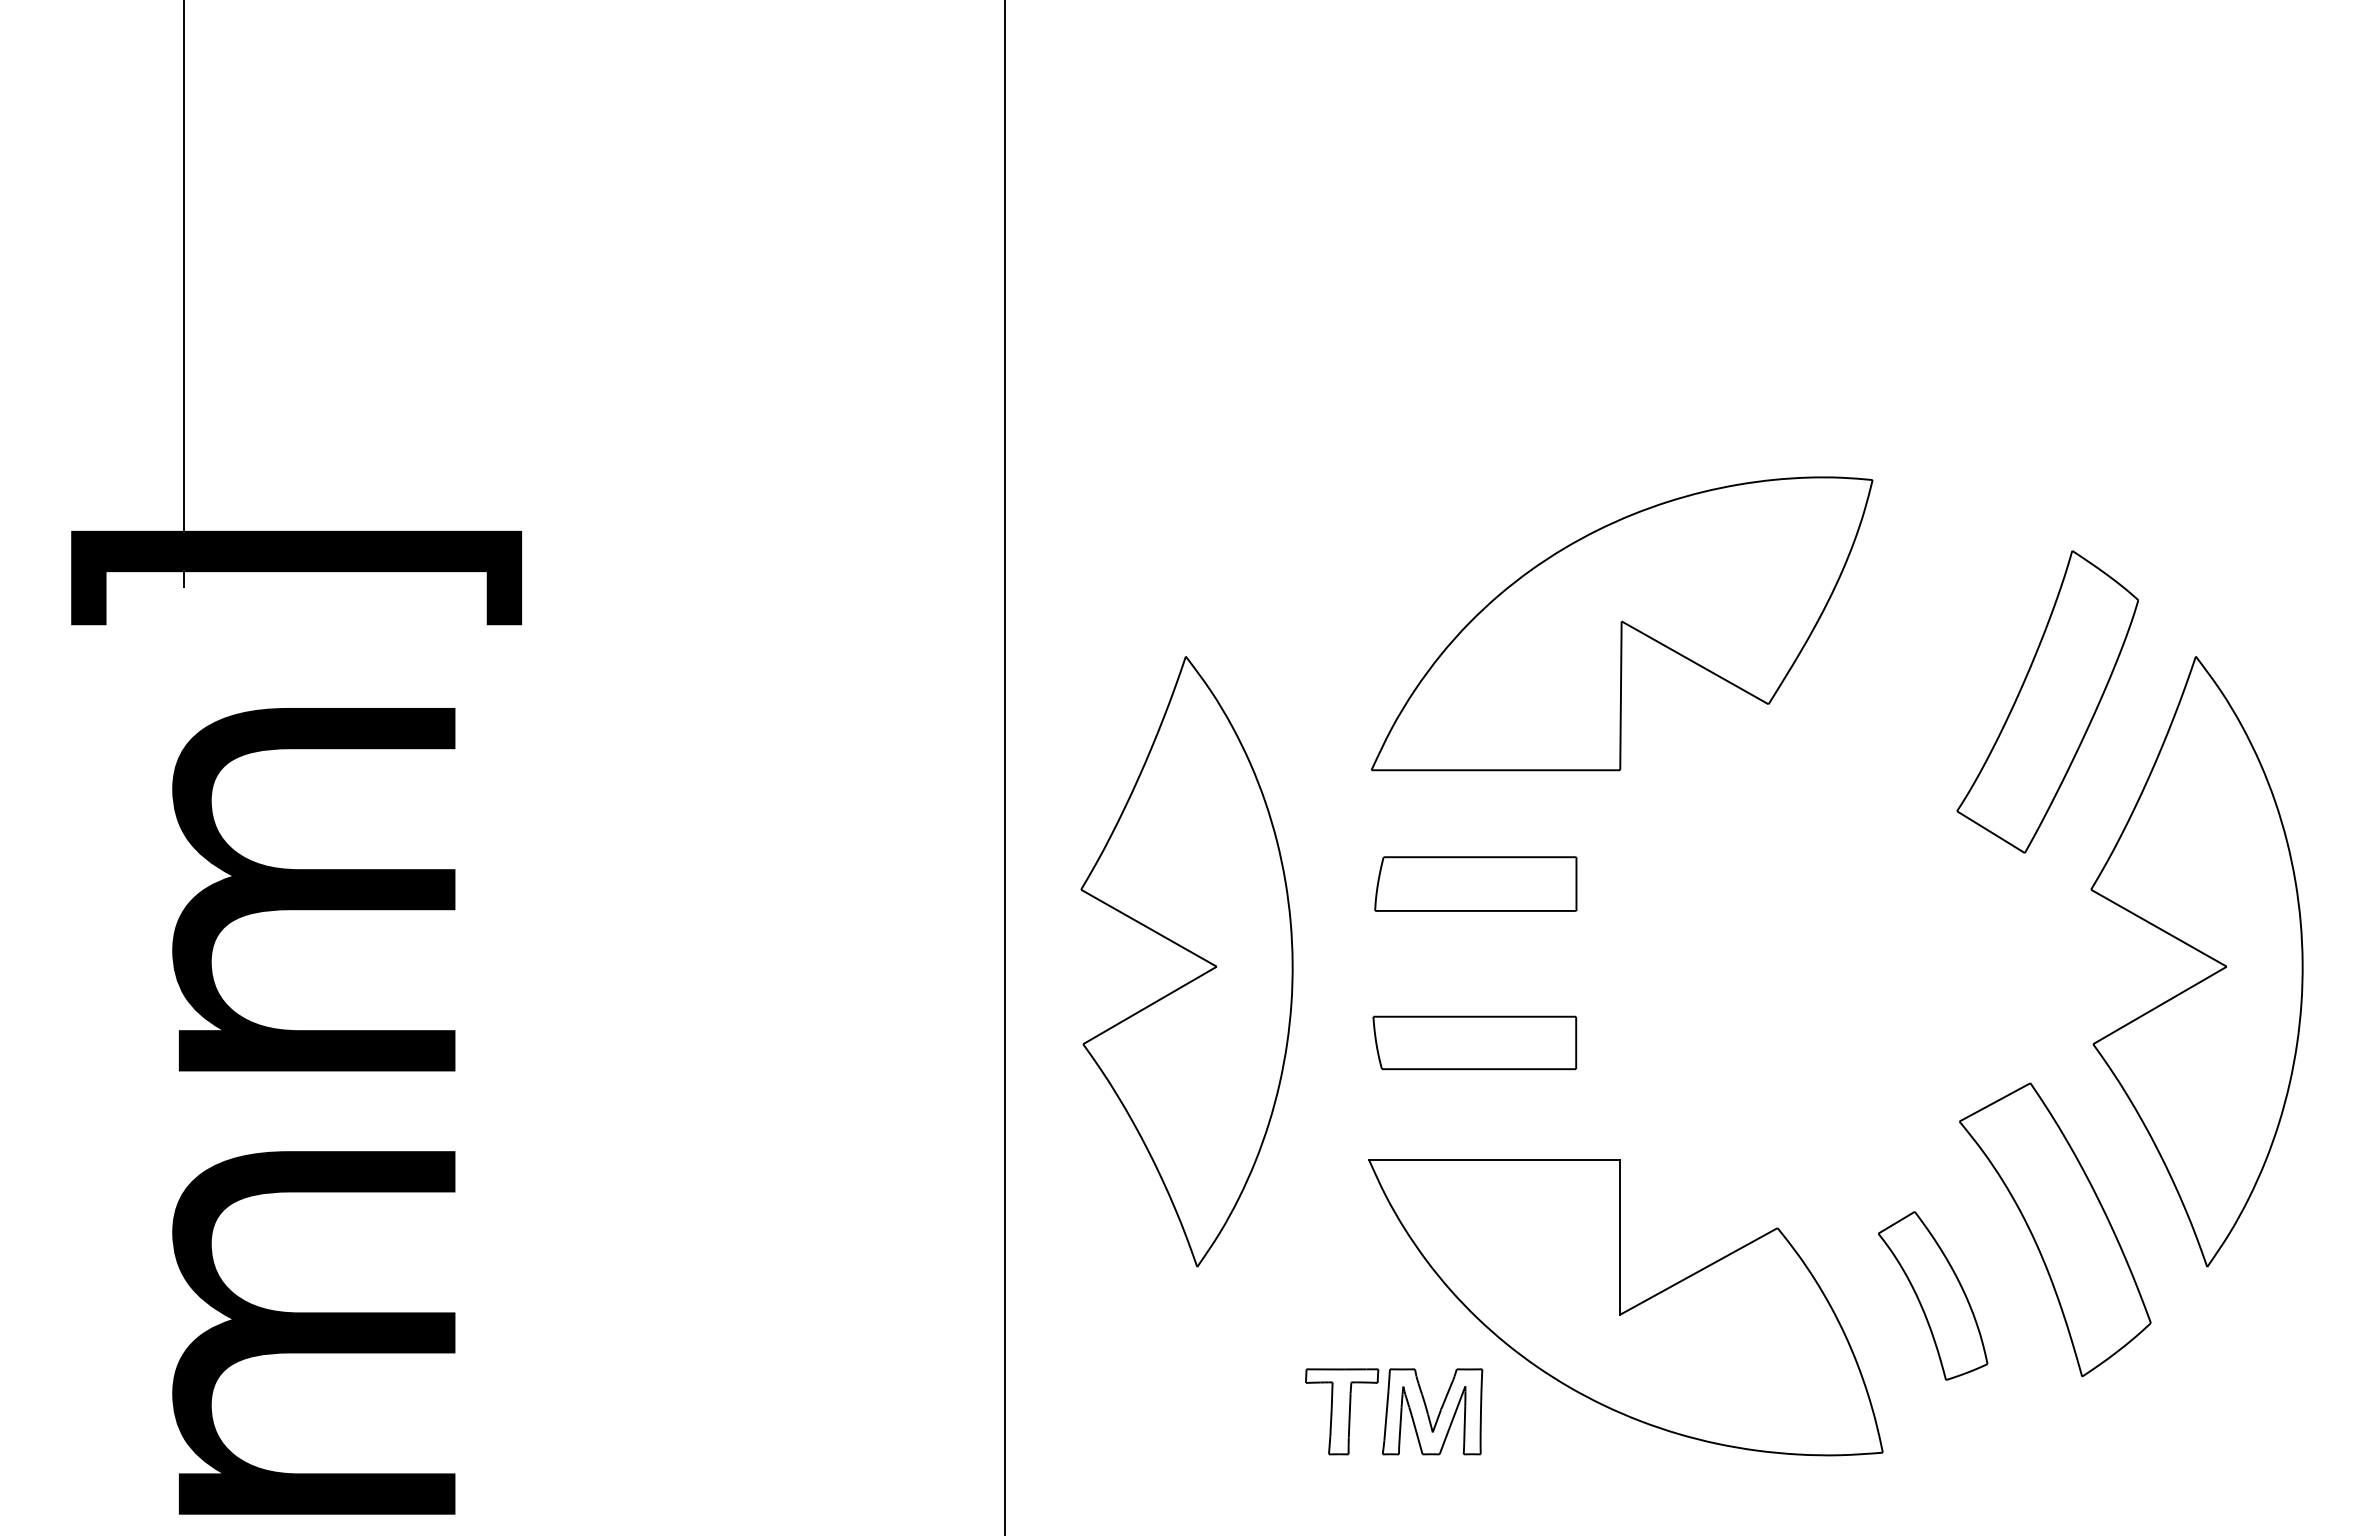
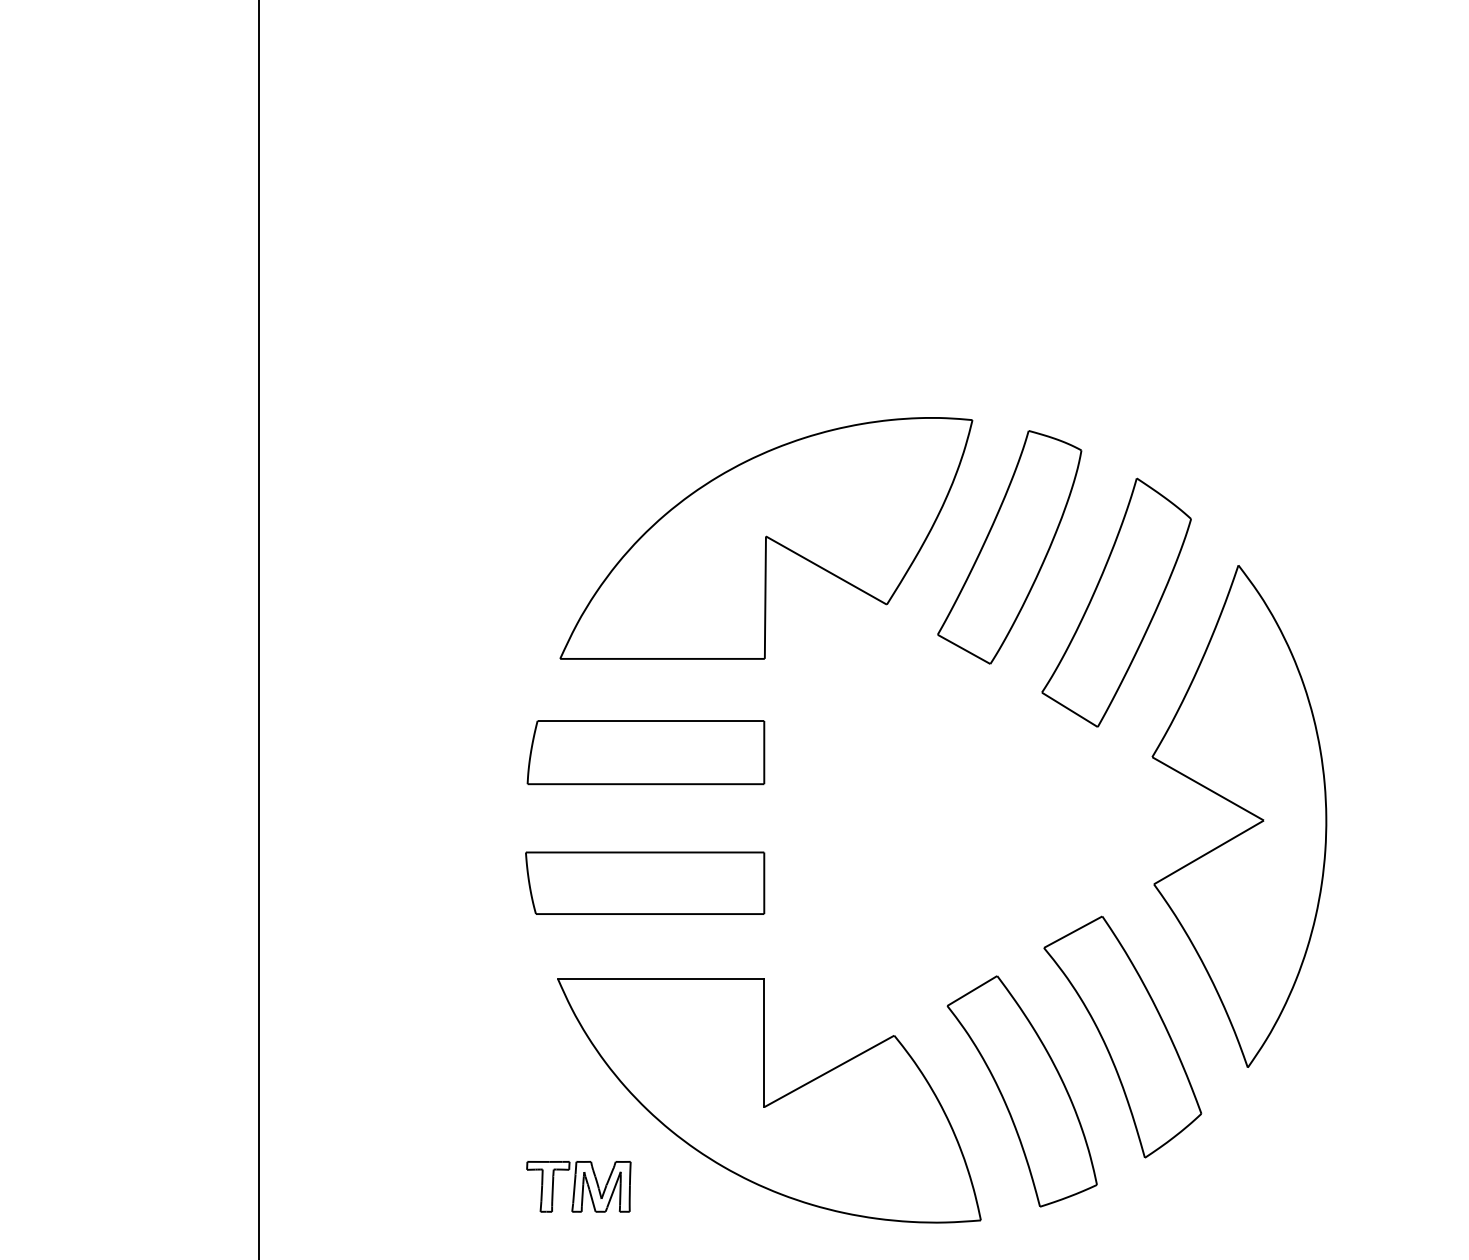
part: (1917, 634) -> (1009, 547), added
part: (1475, 883) -> (645, 752), size x1.43
part: (1191, 953) -> (412, 809), removed
part: (1474, 1042) -> (644, 882), size x1.43
part: (1932, 1295) -> (1021, 1091), size x1.67
part: (1394, 1411) -> (579, 1186), size x0.71

